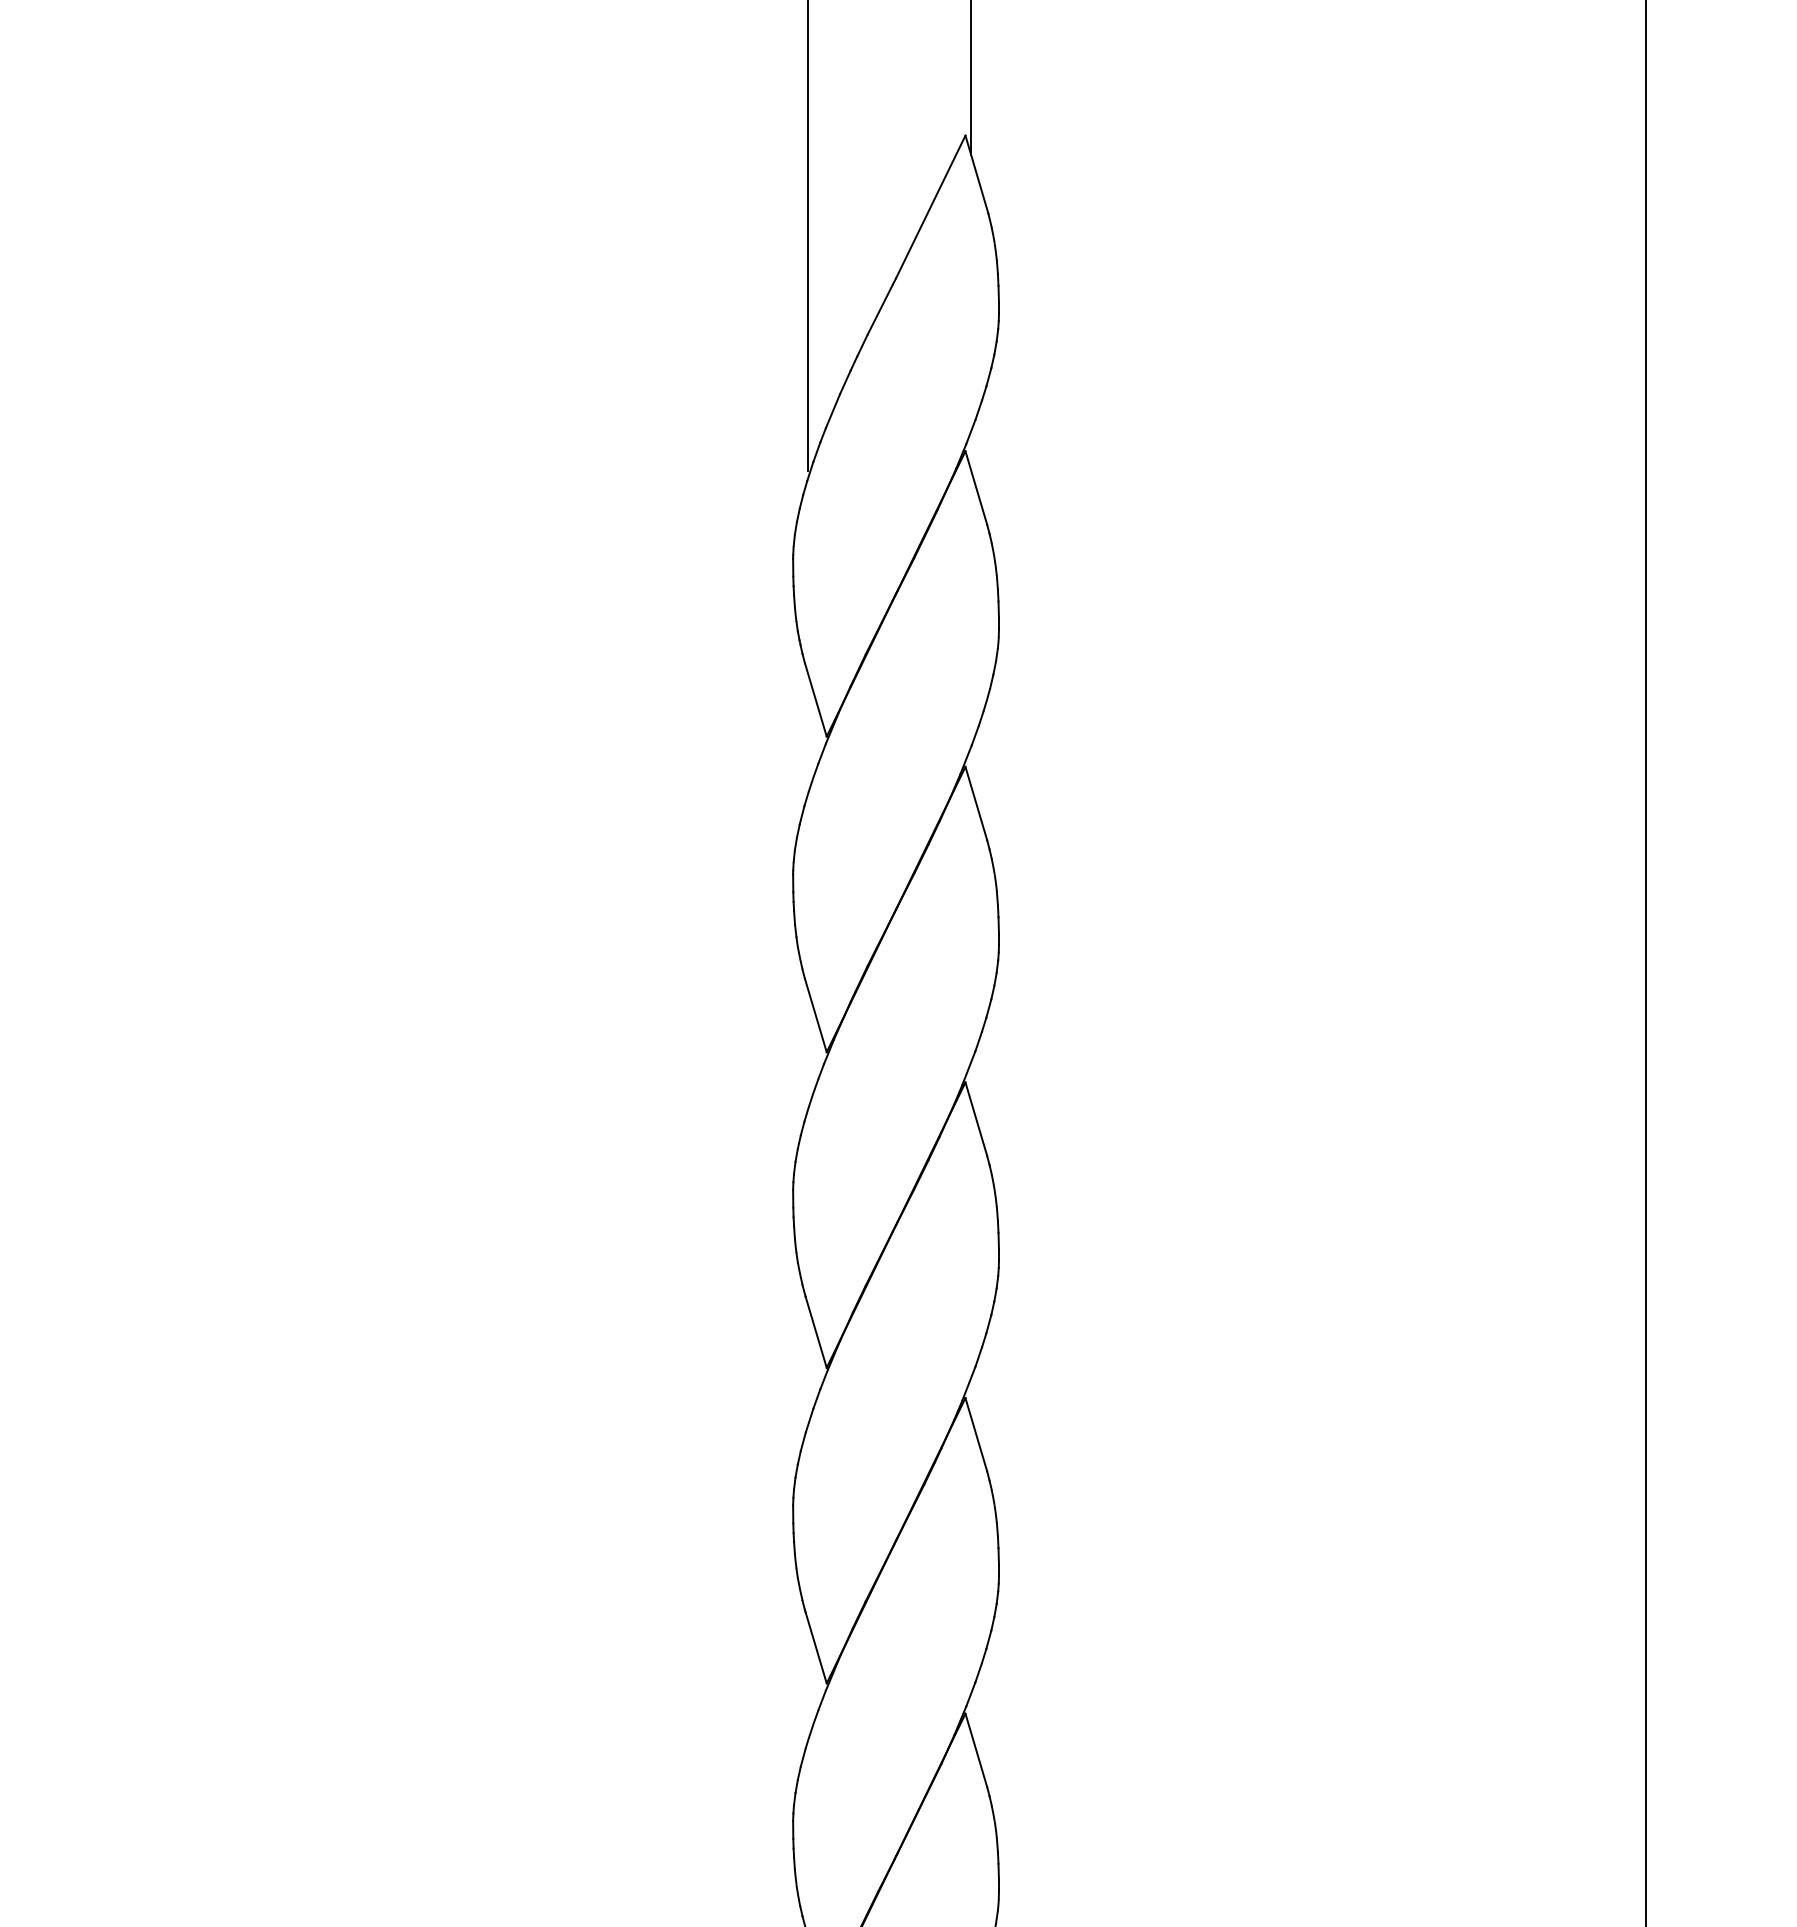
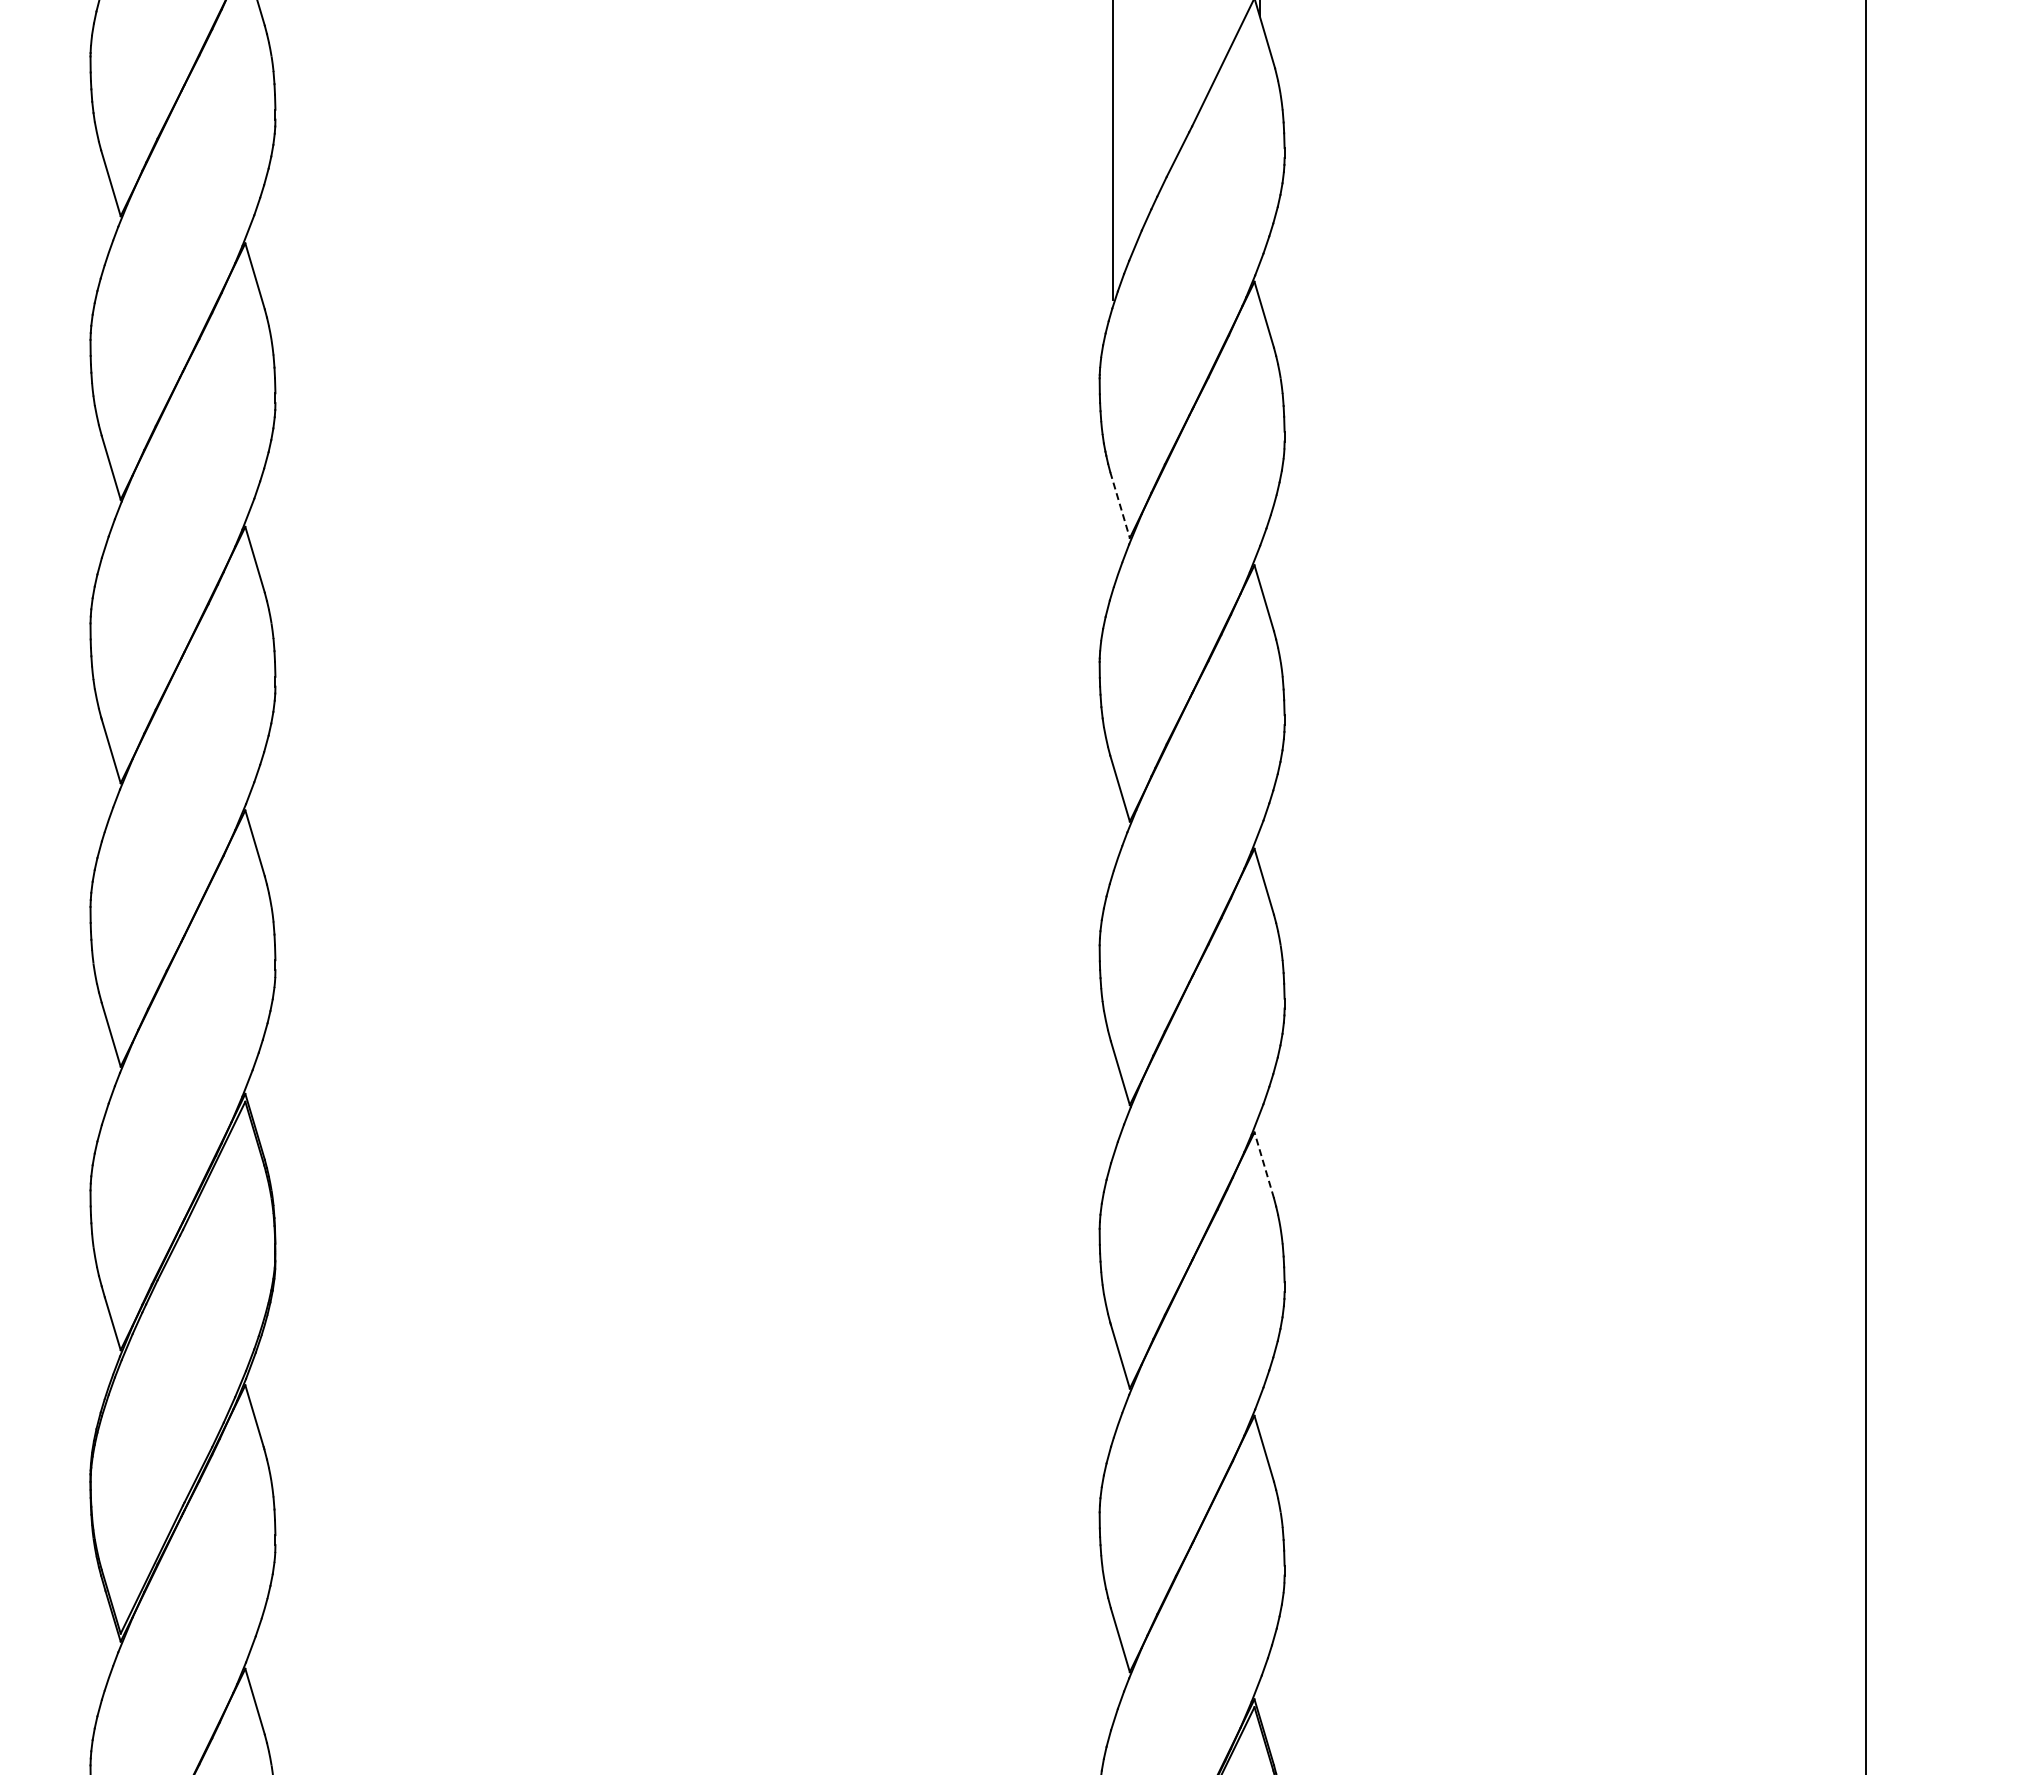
line: (816, 700) -> (1120, 505), solid -> dashed
line: (976, 1433) -> (1264, 1164), solid -> dashed

